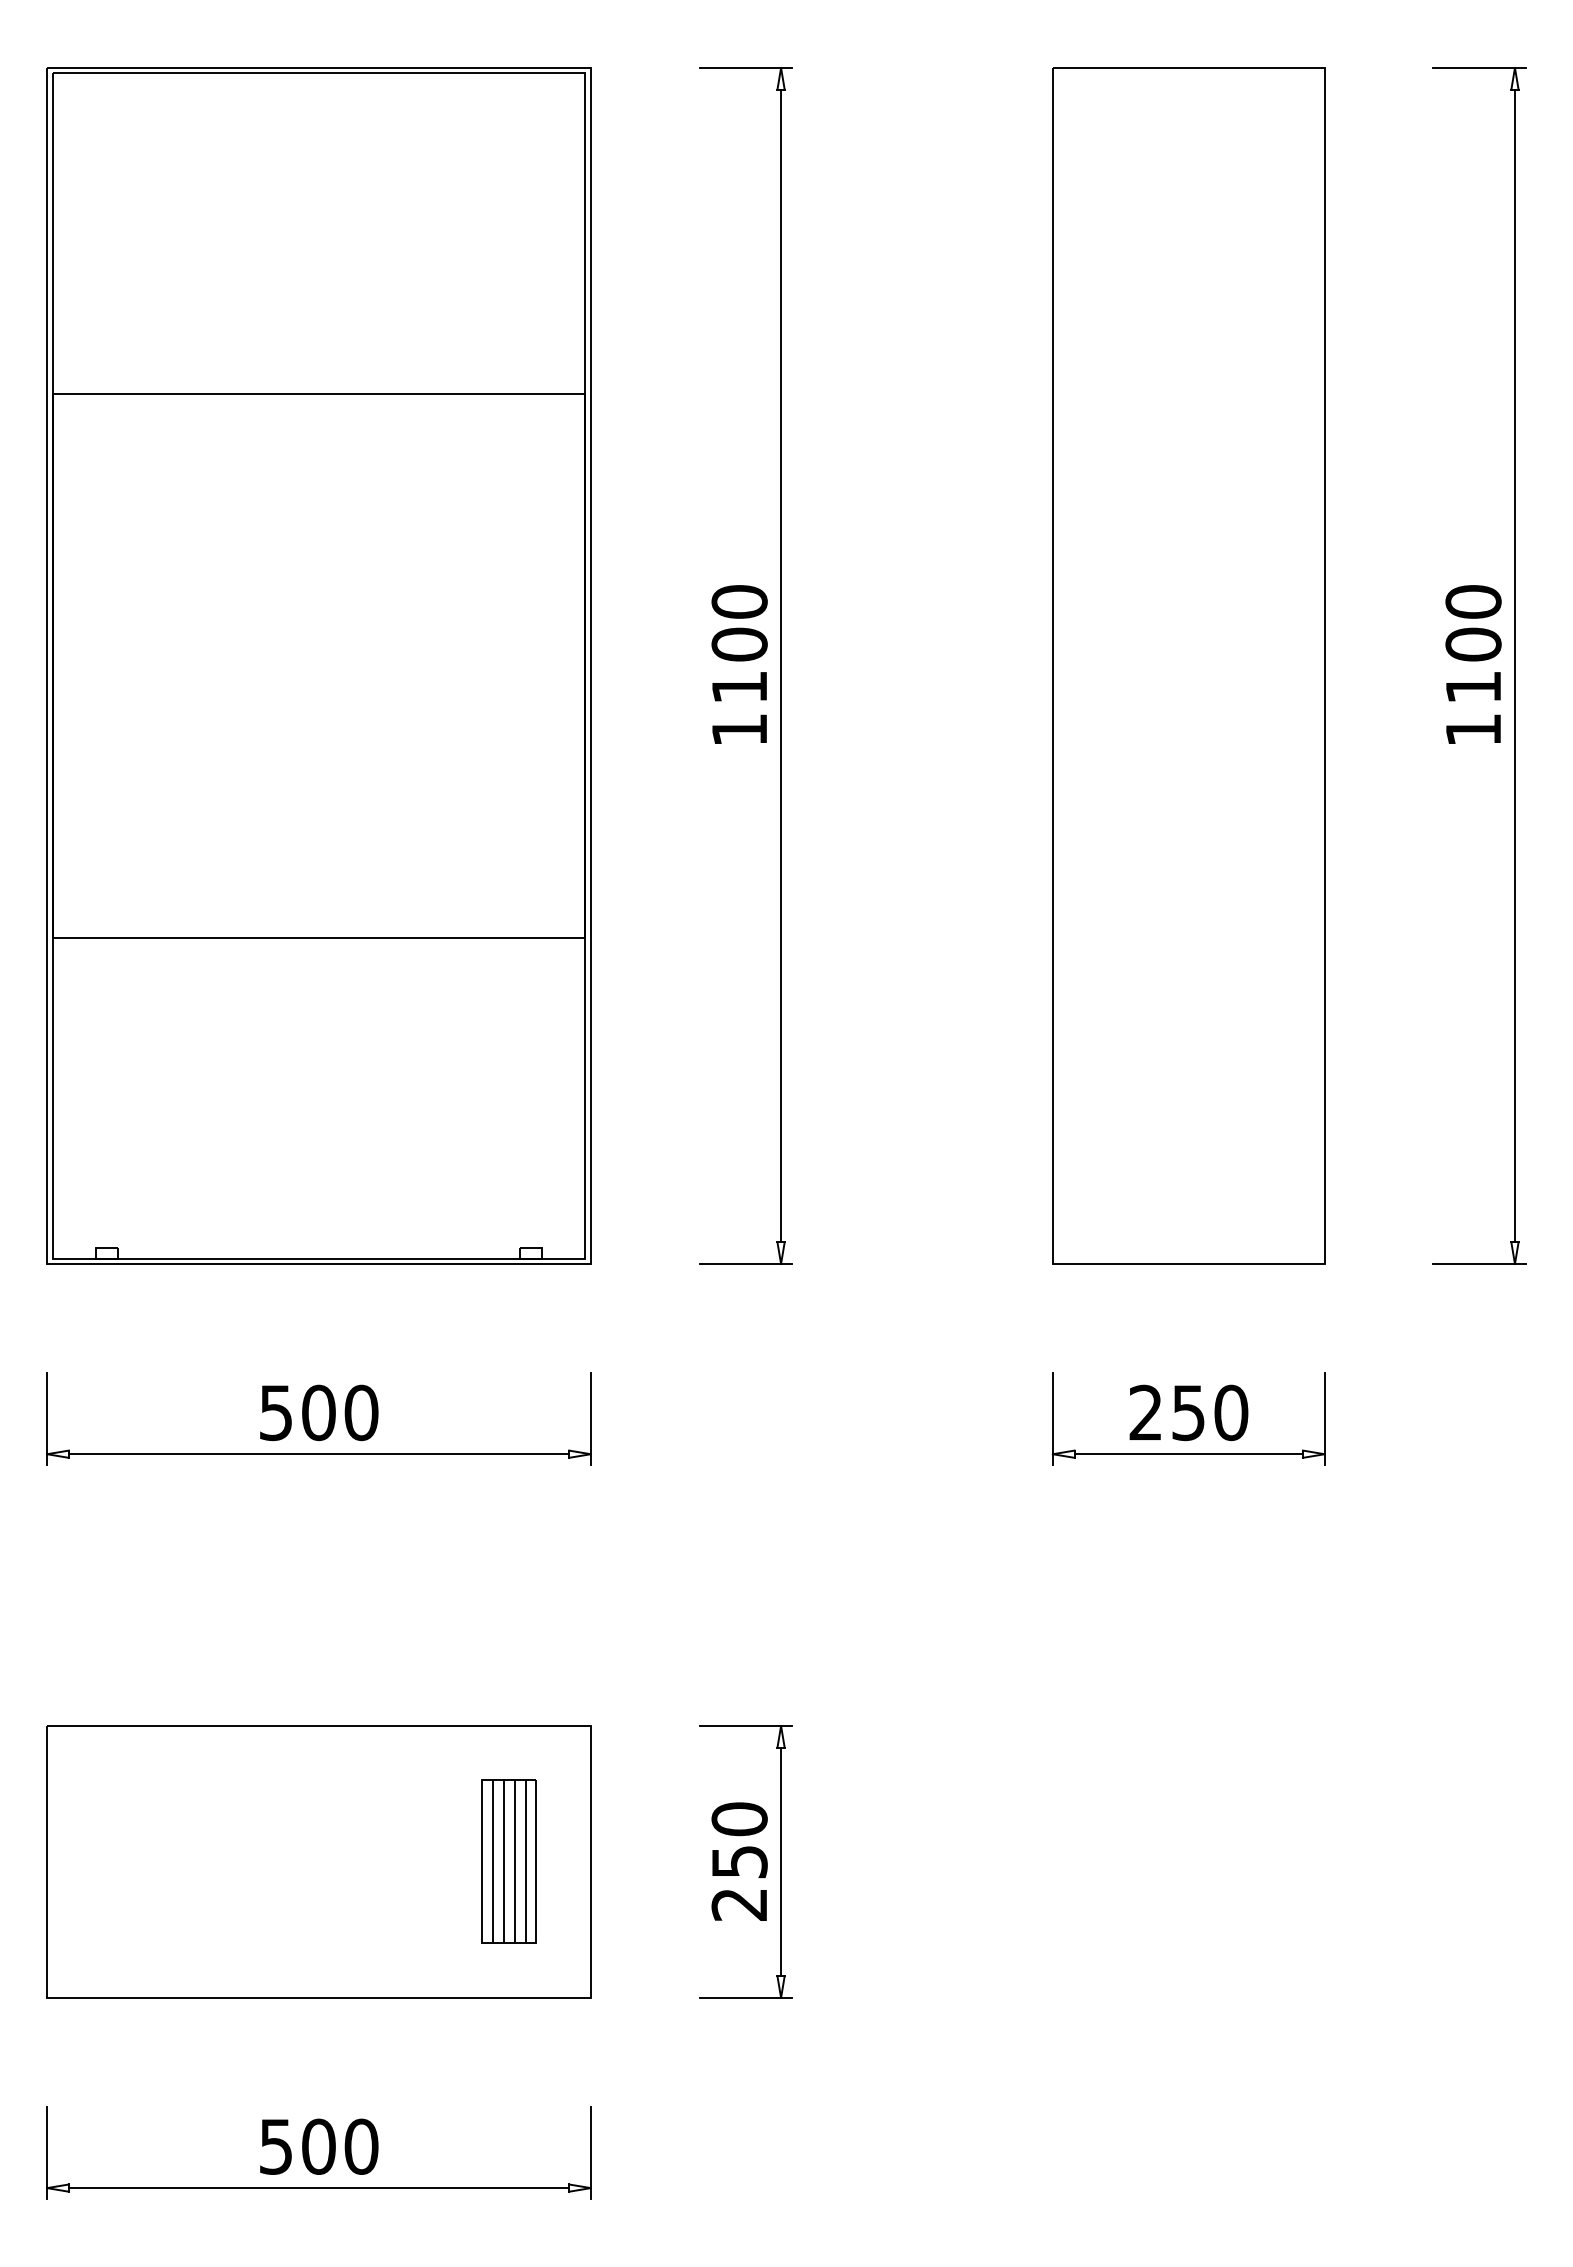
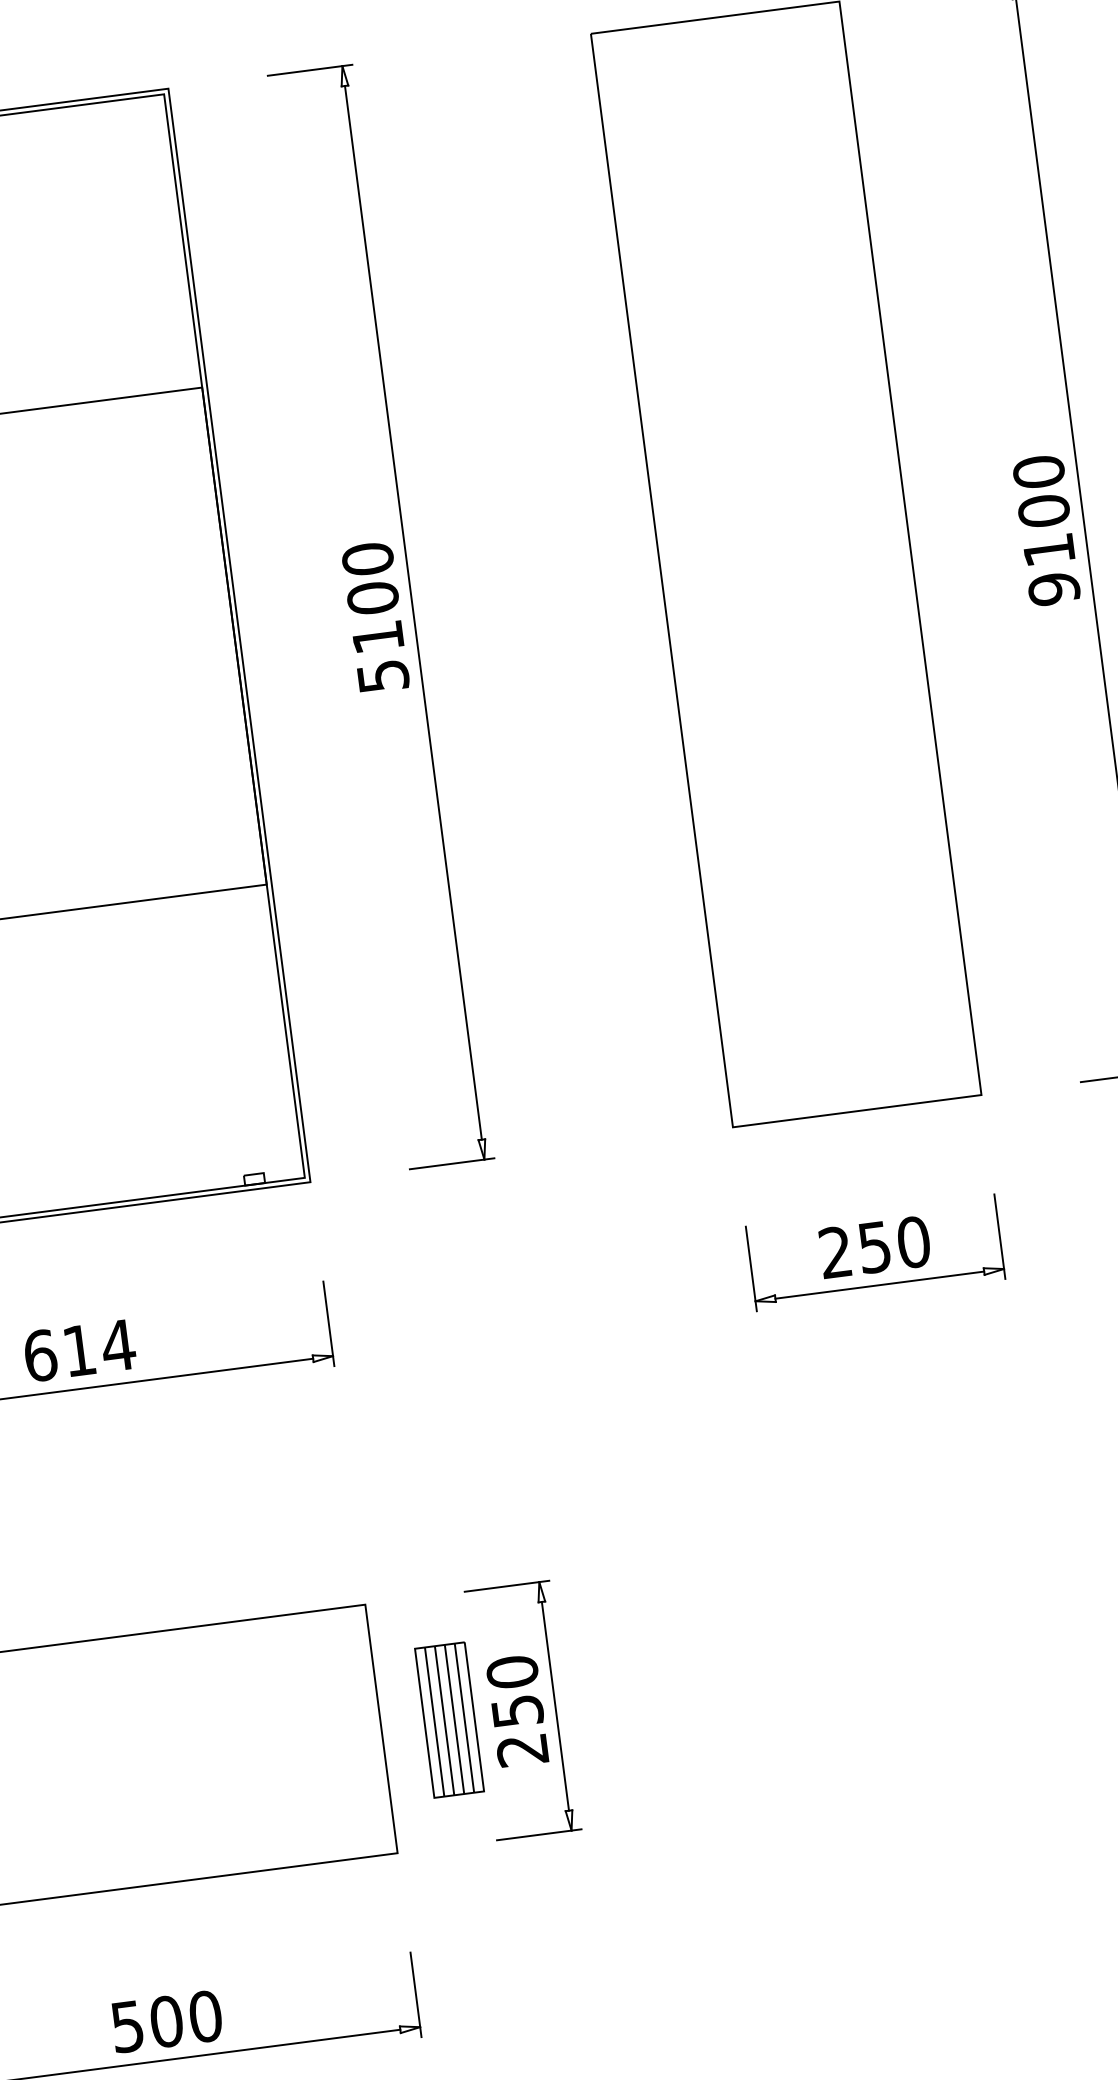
text: (1473, 729) -> (1054, 588), 1100 -> 9100
text: (739, 730) -> (383, 676), 1100 -> 5100
text: (319, 1412) -> (80, 1350), 500 -> 614
part: (508, 1861) -> (448, 1719), moved

